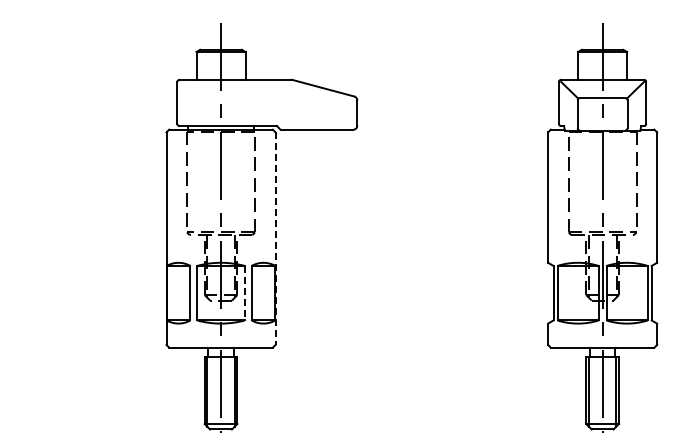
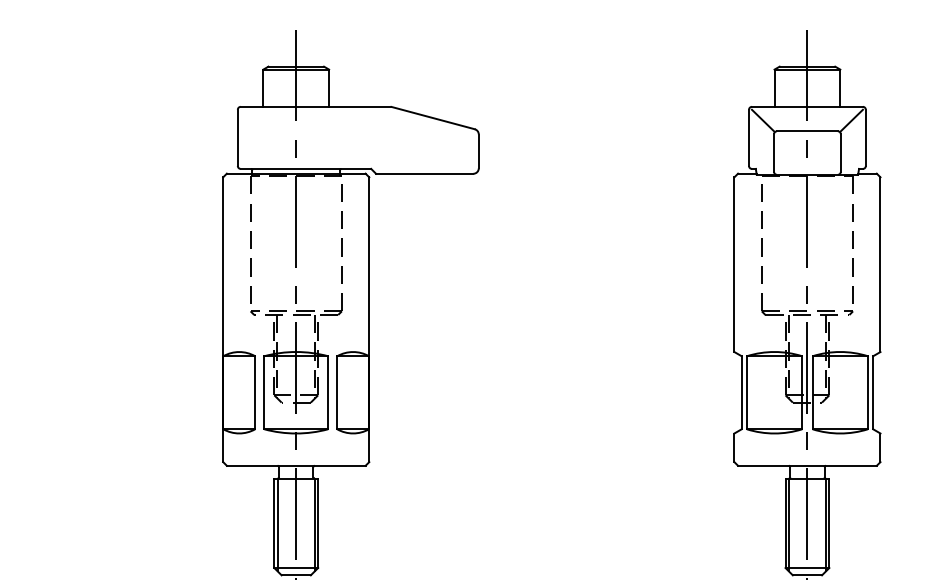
line: (275, 239) -> (369, 320), dashed -> solid
line: (244, 293) -> (327, 393), dashed -> solid

